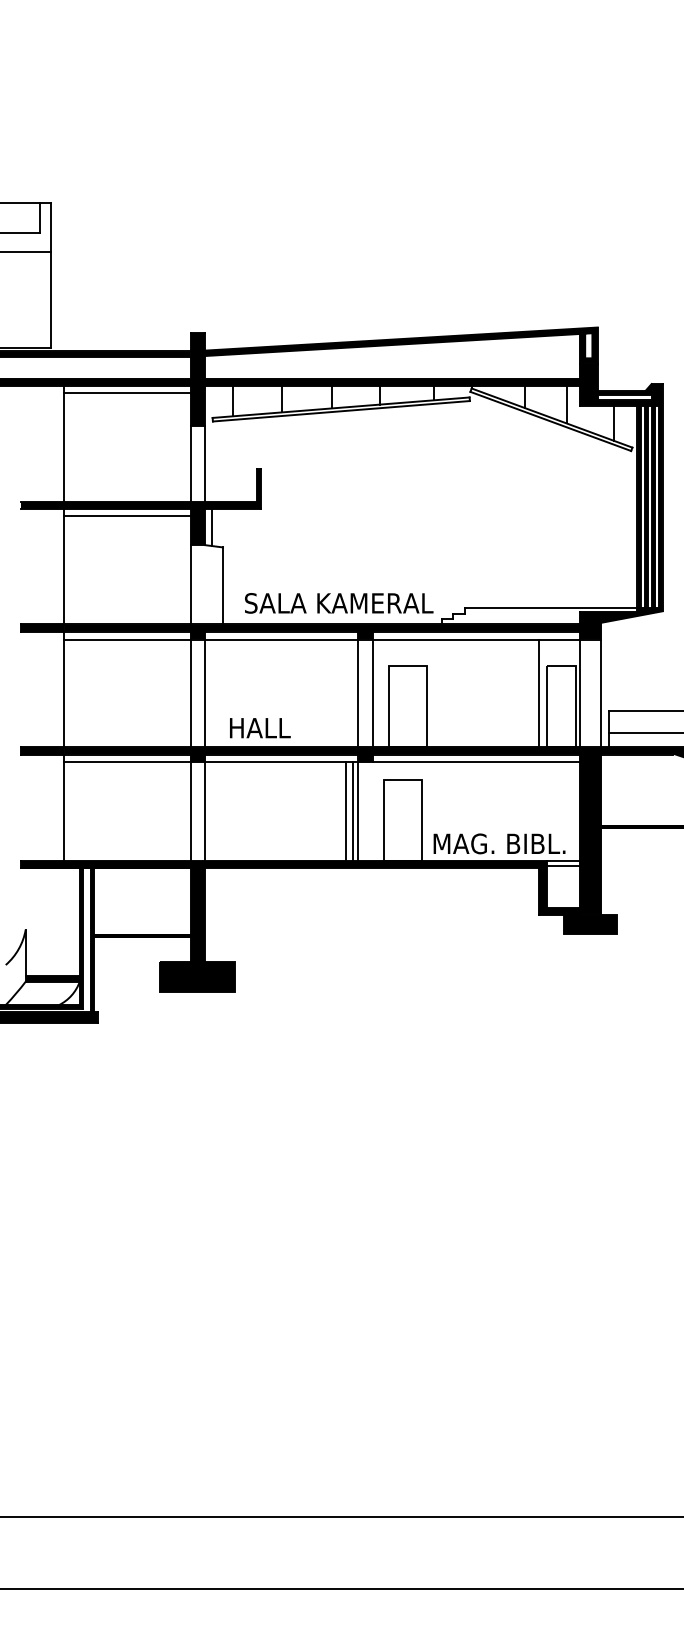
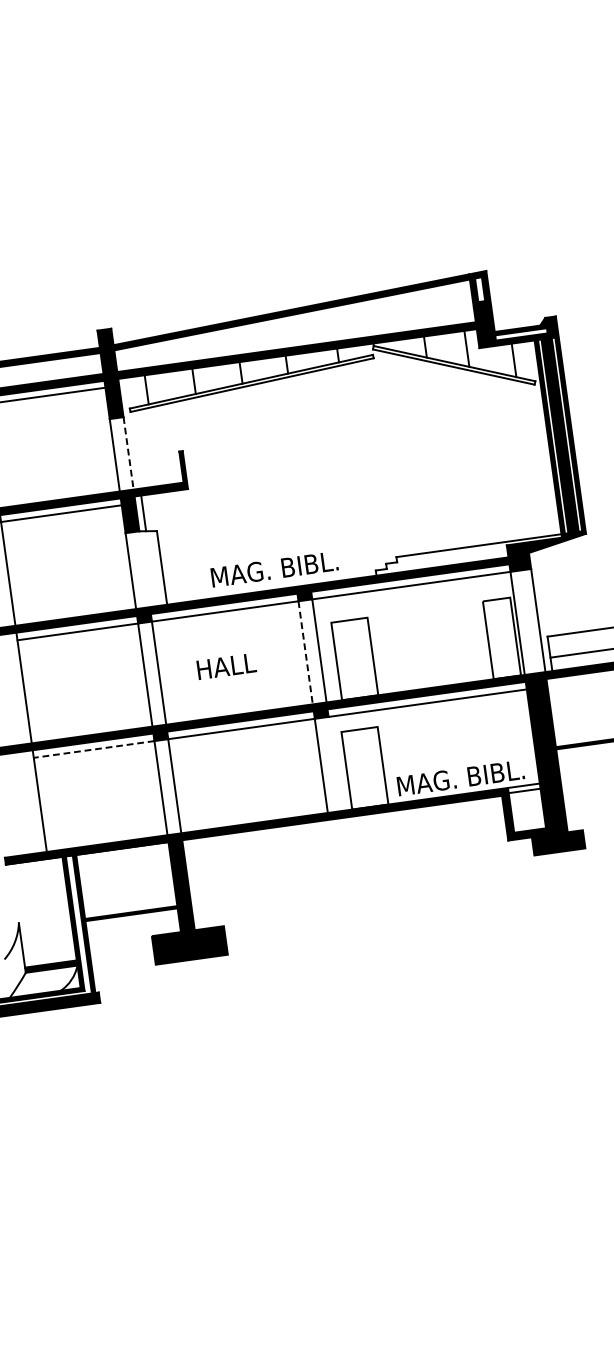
line: (205, 463) -> (129, 453), solid -> dashed
text: (339, 603) -> (275, 569), SALA KAMERAL -> MAG. BIBL.
line: (358, 693) -> (305, 652), solid -> dashed
line: (538, 693) -> (478, 628), removed
text: (260, 728) -> (226, 666), moved
line: (127, 762) -> (94, 749), solid -> dashed
line: (345, 811) -> (309, 767), removed
line: (352, 811) -> (315, 766), removed

